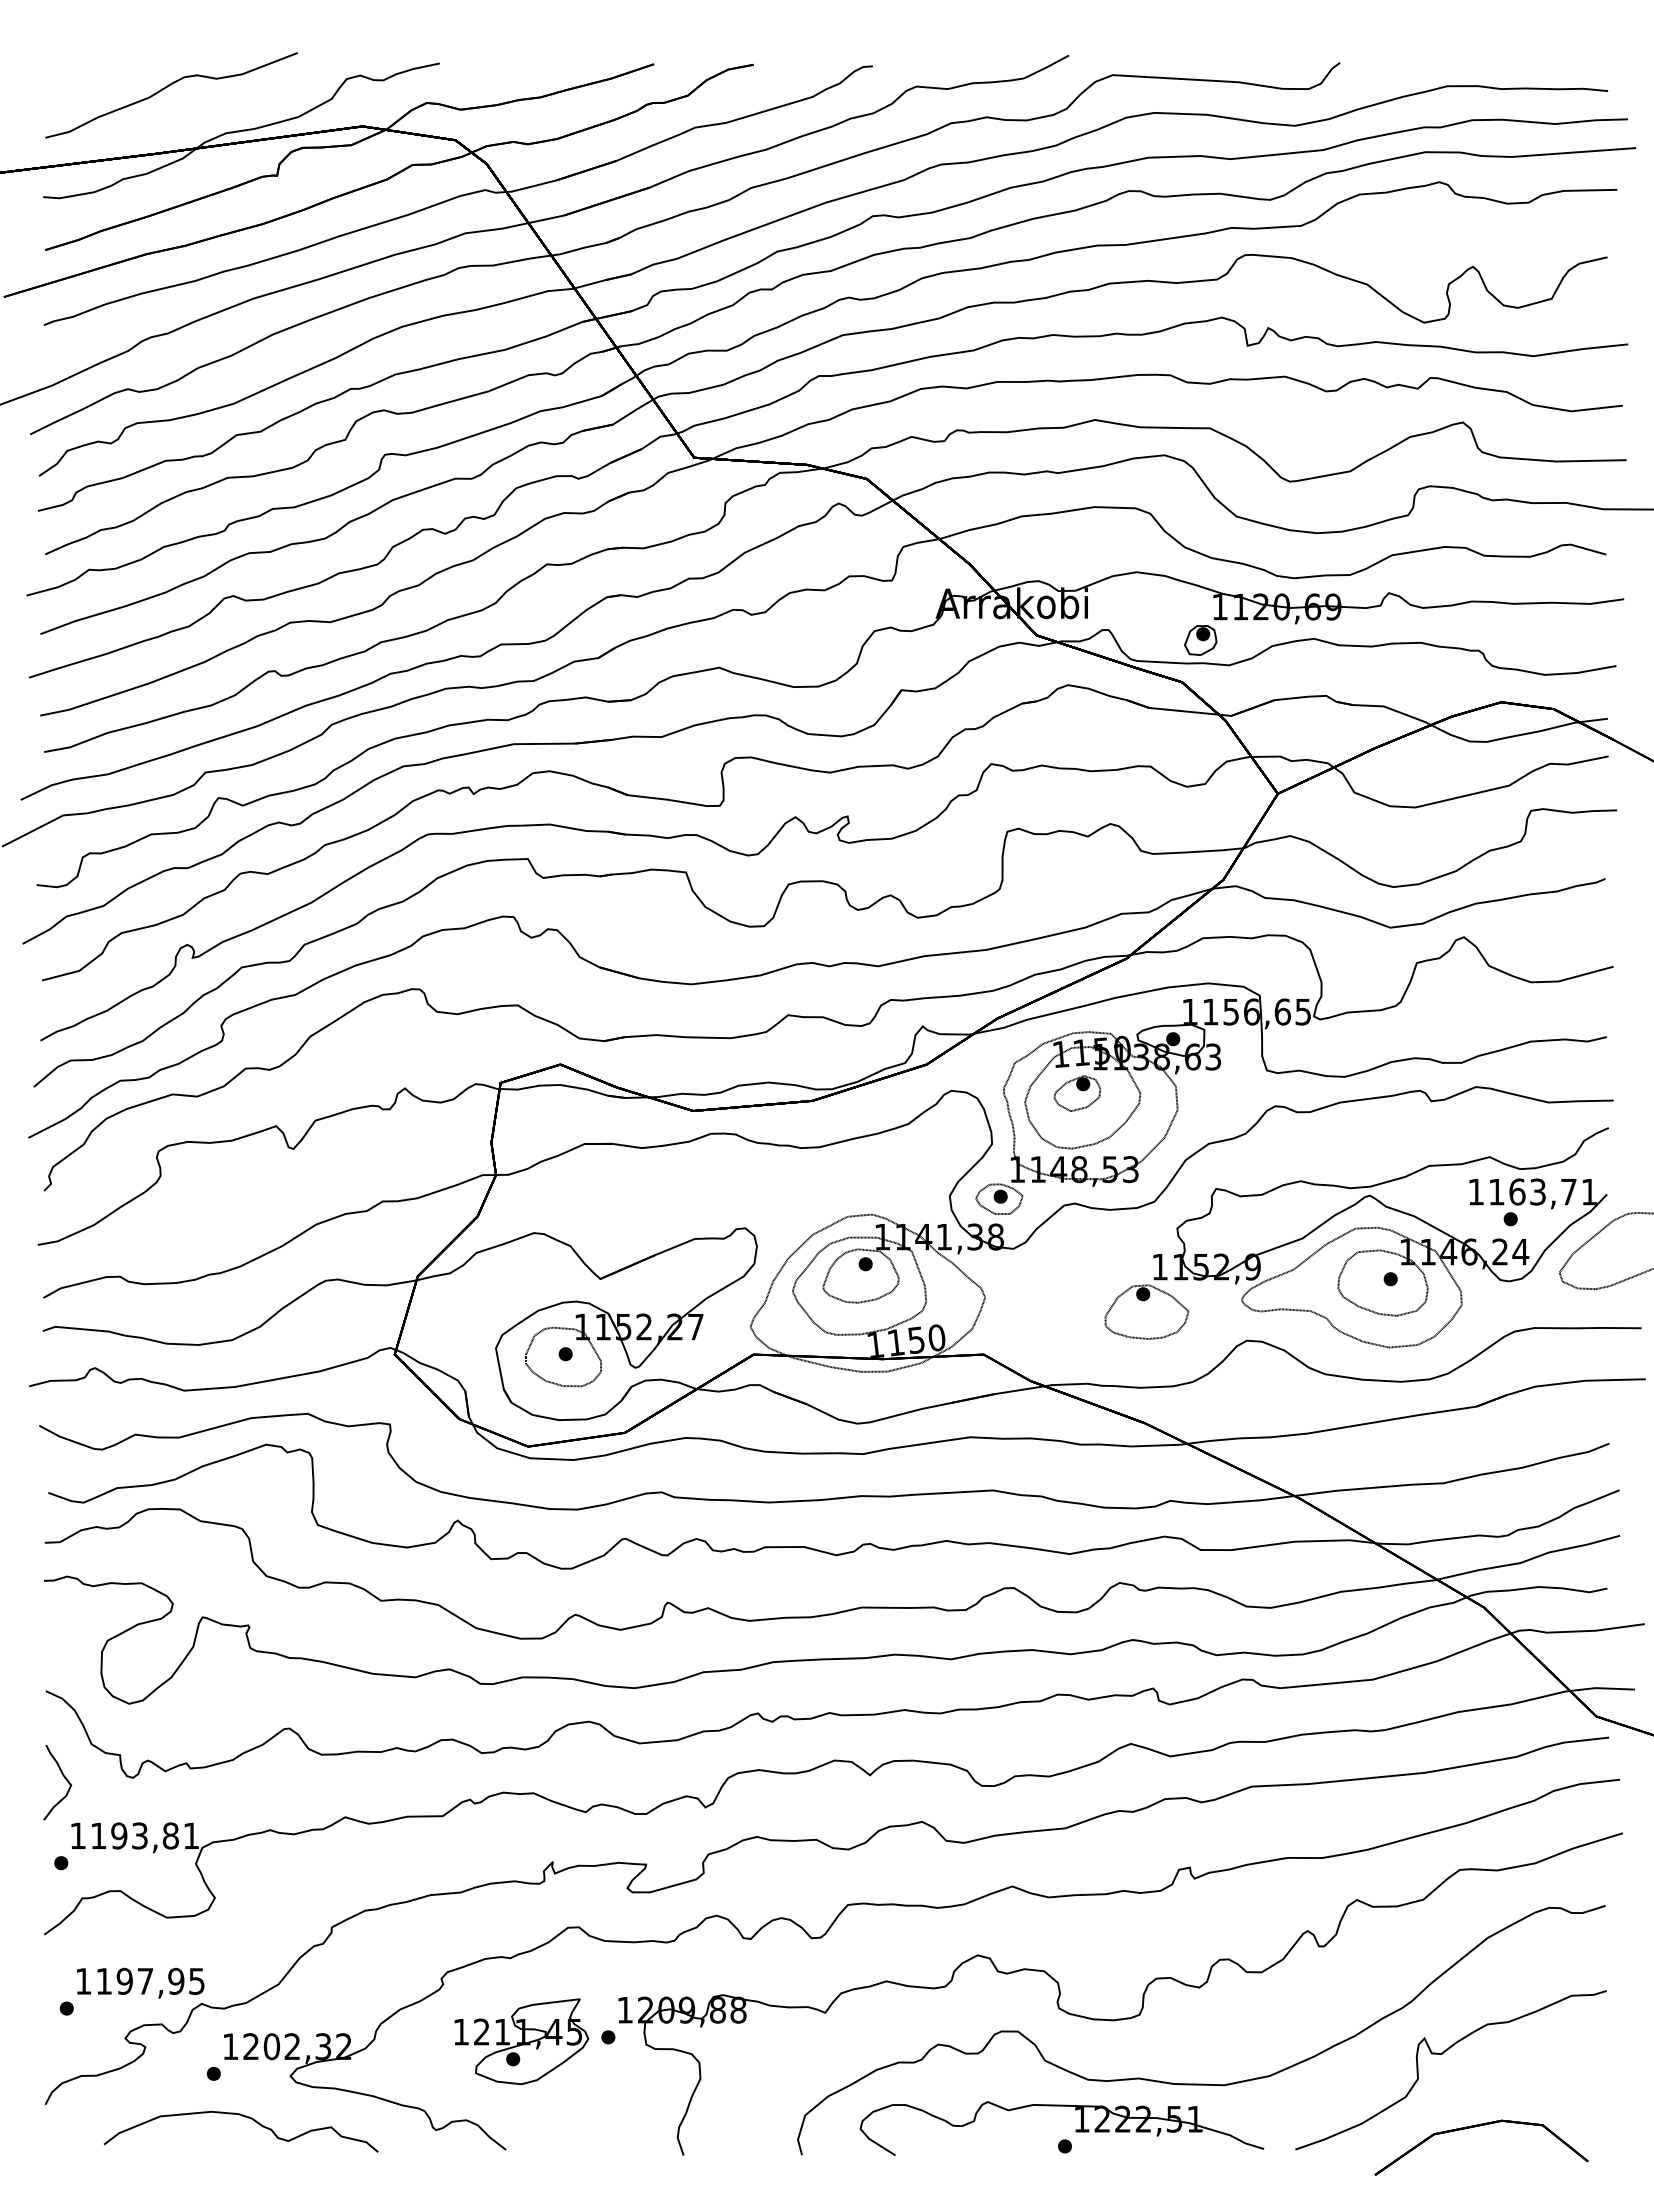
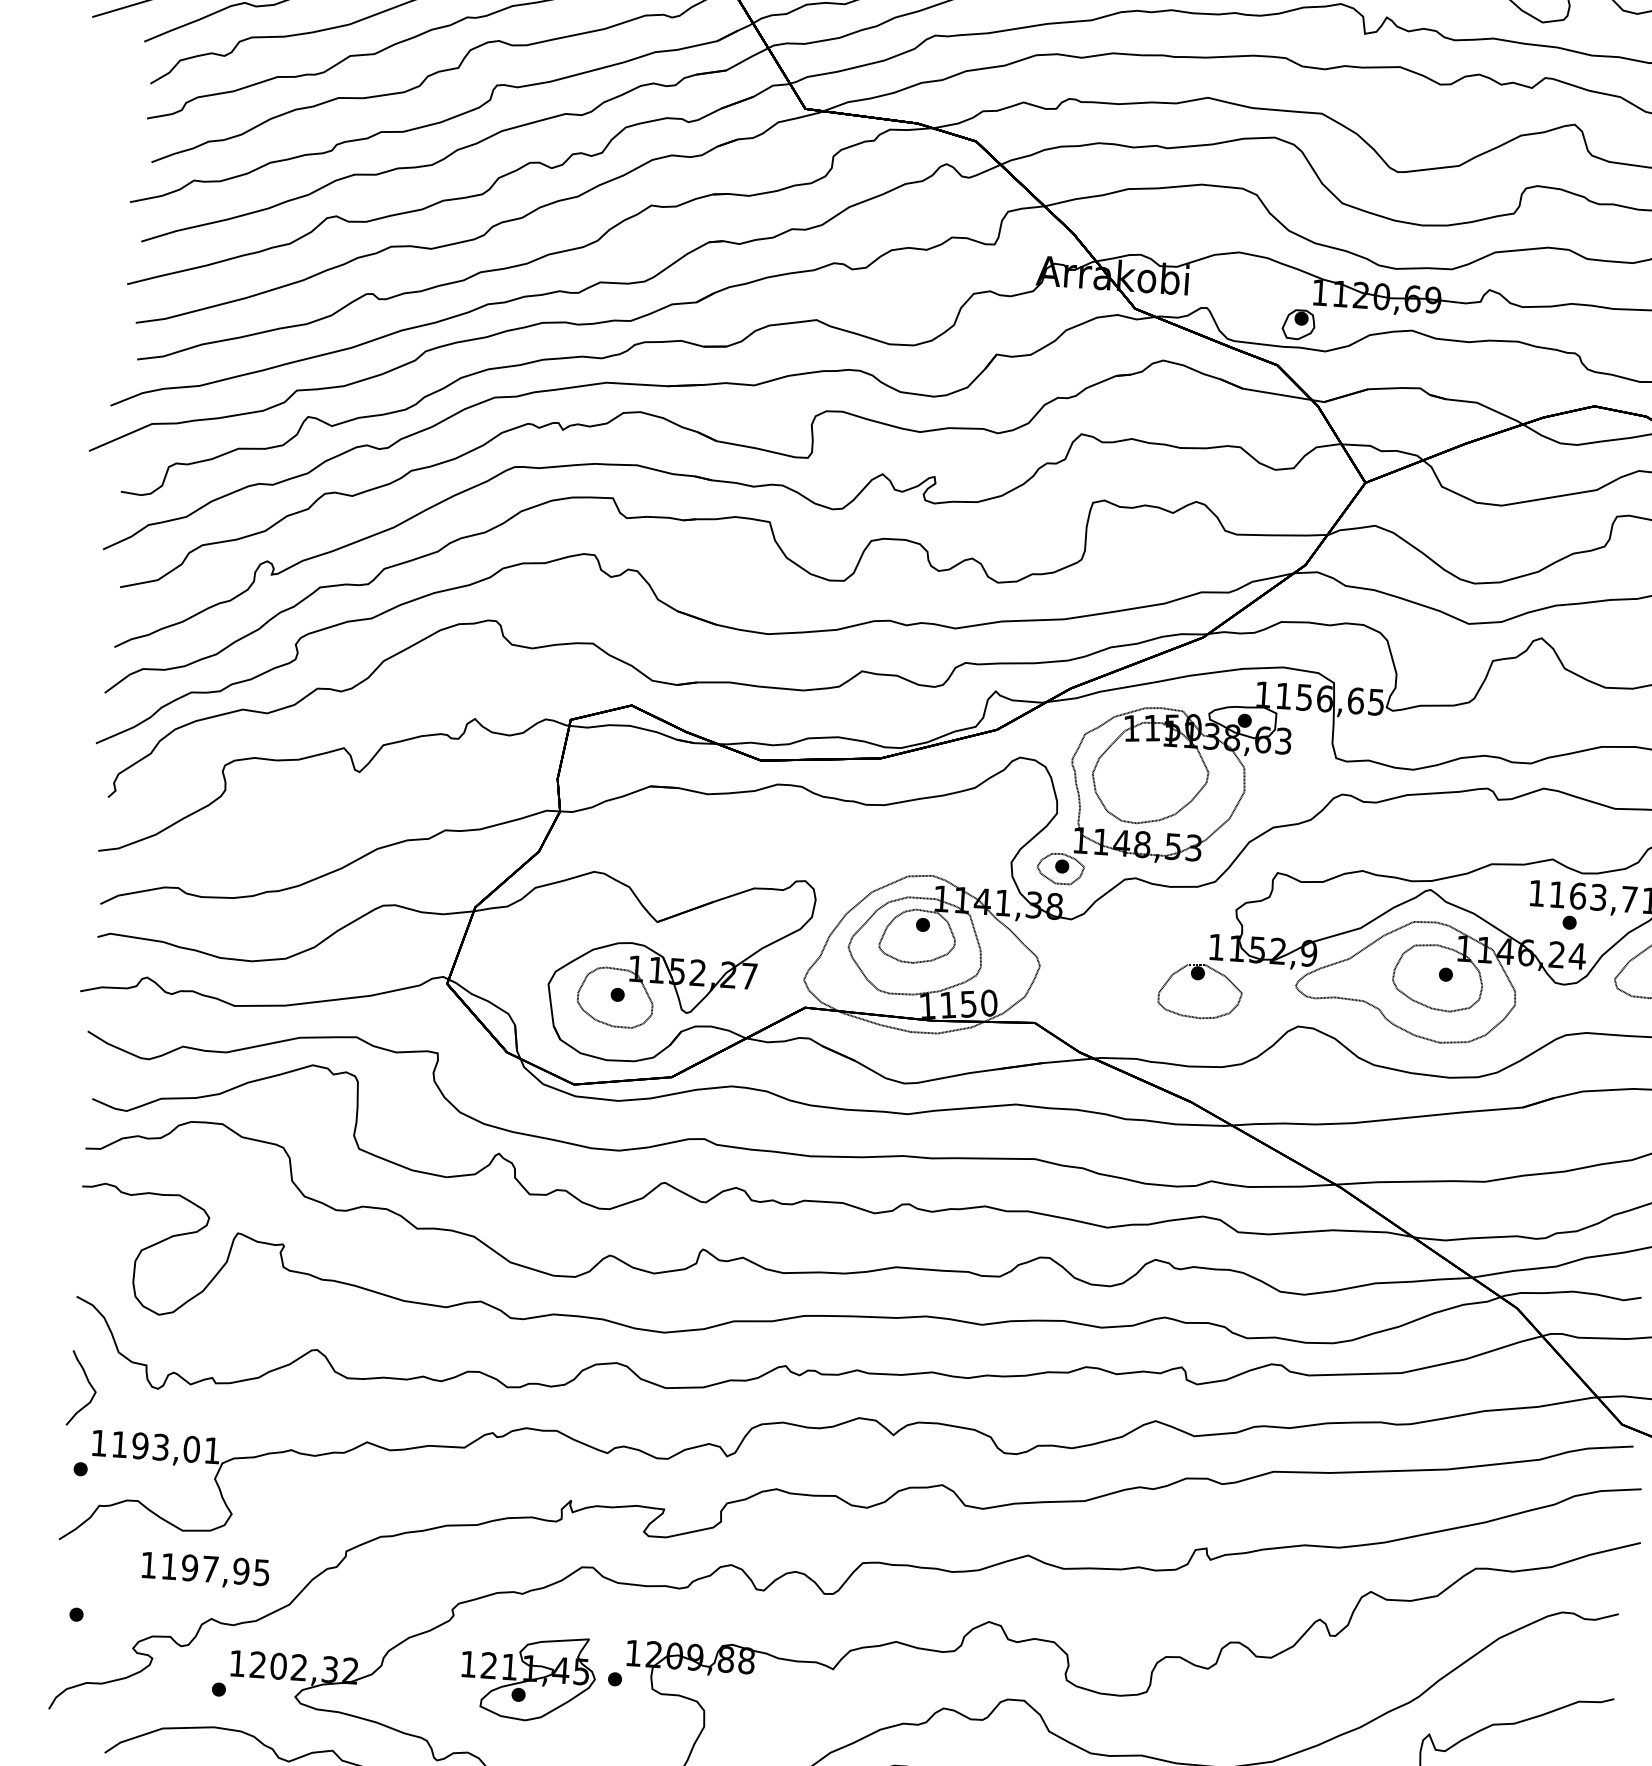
part: (1077, 1093) -> (1145, 768), removed
text: (170, 1835) -> (191, 1448), 1193,81 -> 1193,01
text: (140, 1982) -> (205, 1570), moved

